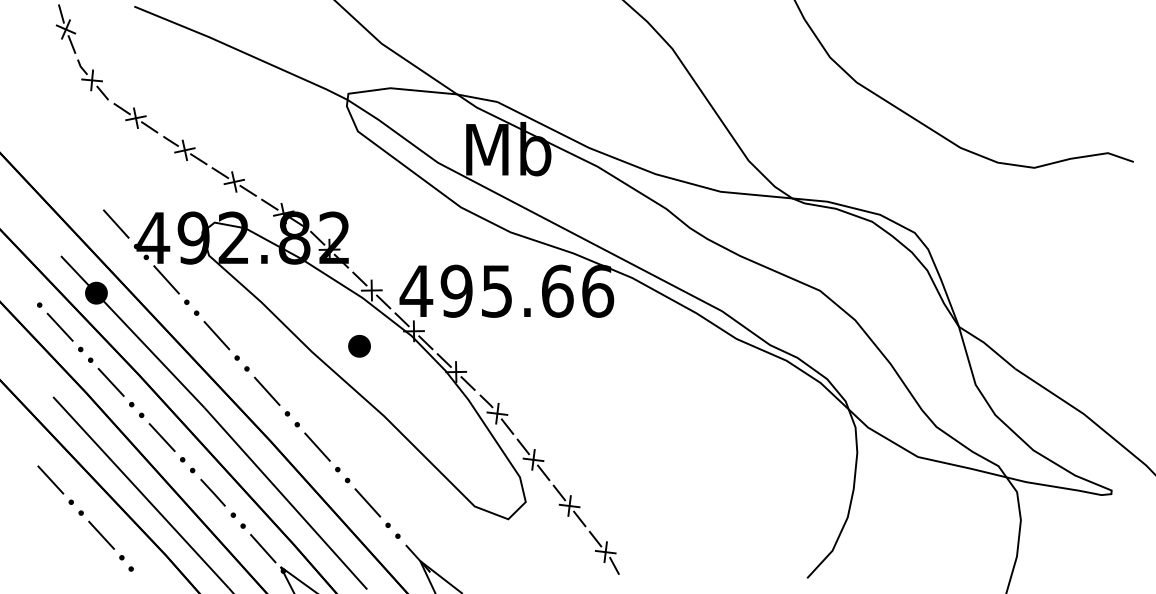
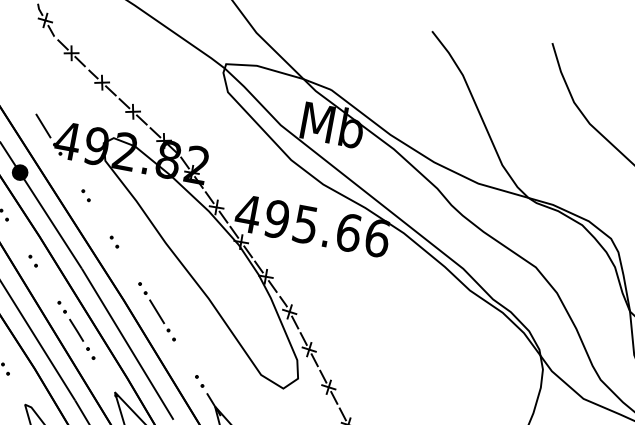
line: (166, 279) -> (71, 172), removed
line: (216, 335) -> (100, 218), removed
part: (359, 346) -> (200, 245), removed
line: (110, 382) -> (18, 238), removed
line: (266, 391) -> (128, 265), removed
line: (161, 437) -> (47, 284), removed
line: (367, 502) -> (185, 357), removed
line: (263, 548) -> (105, 376), removed

